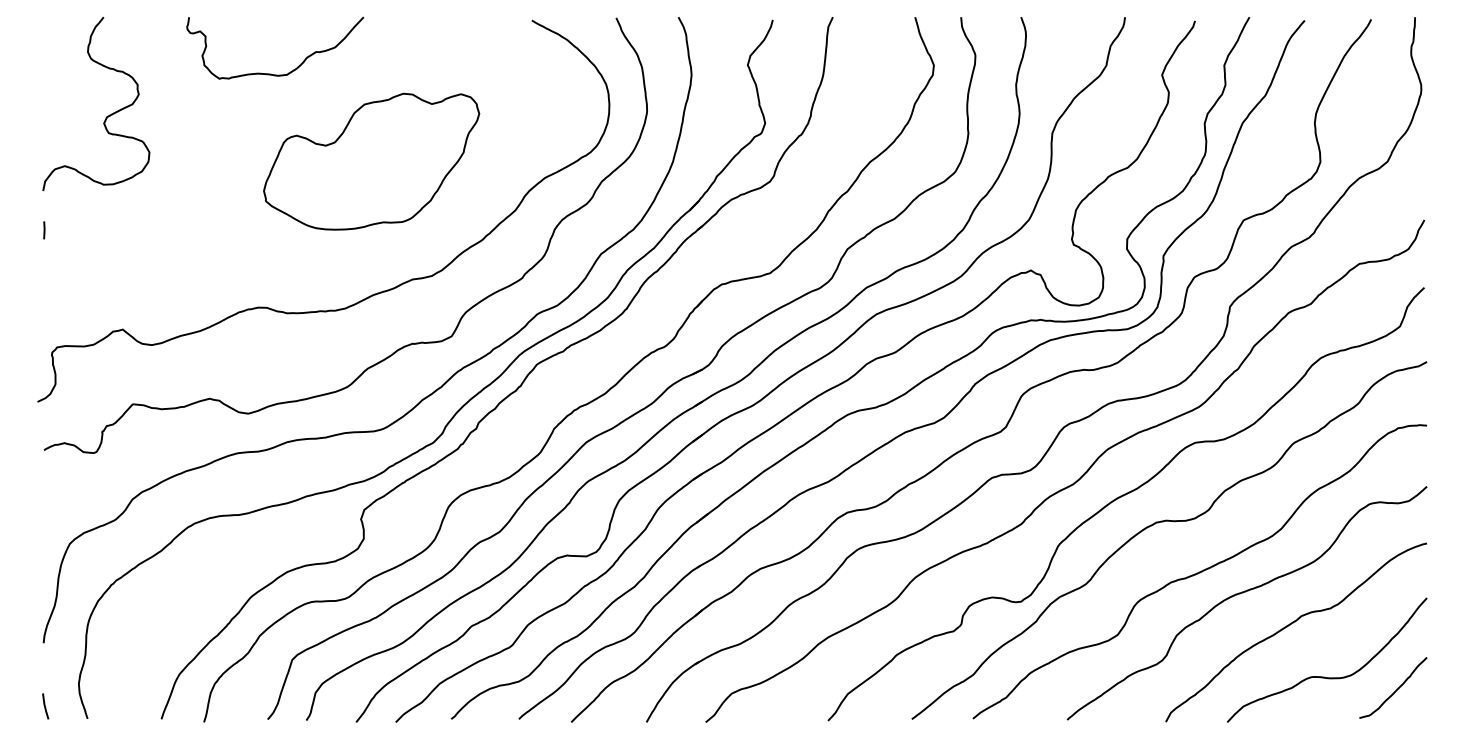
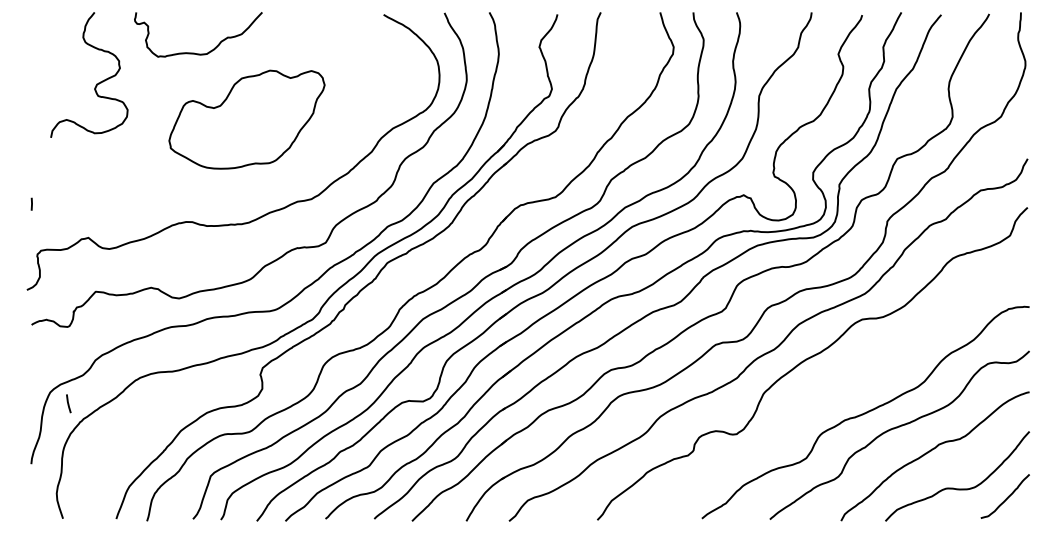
curve: (106, 115) -> (96, 83), moved
part: (370, 161) -> (246, 119), moved
line: (43, 229) -> (31, 203), moved
curve: (1169, 521) -> (843, 376), removed
line: (45, 706) -> (68, 403), moved

